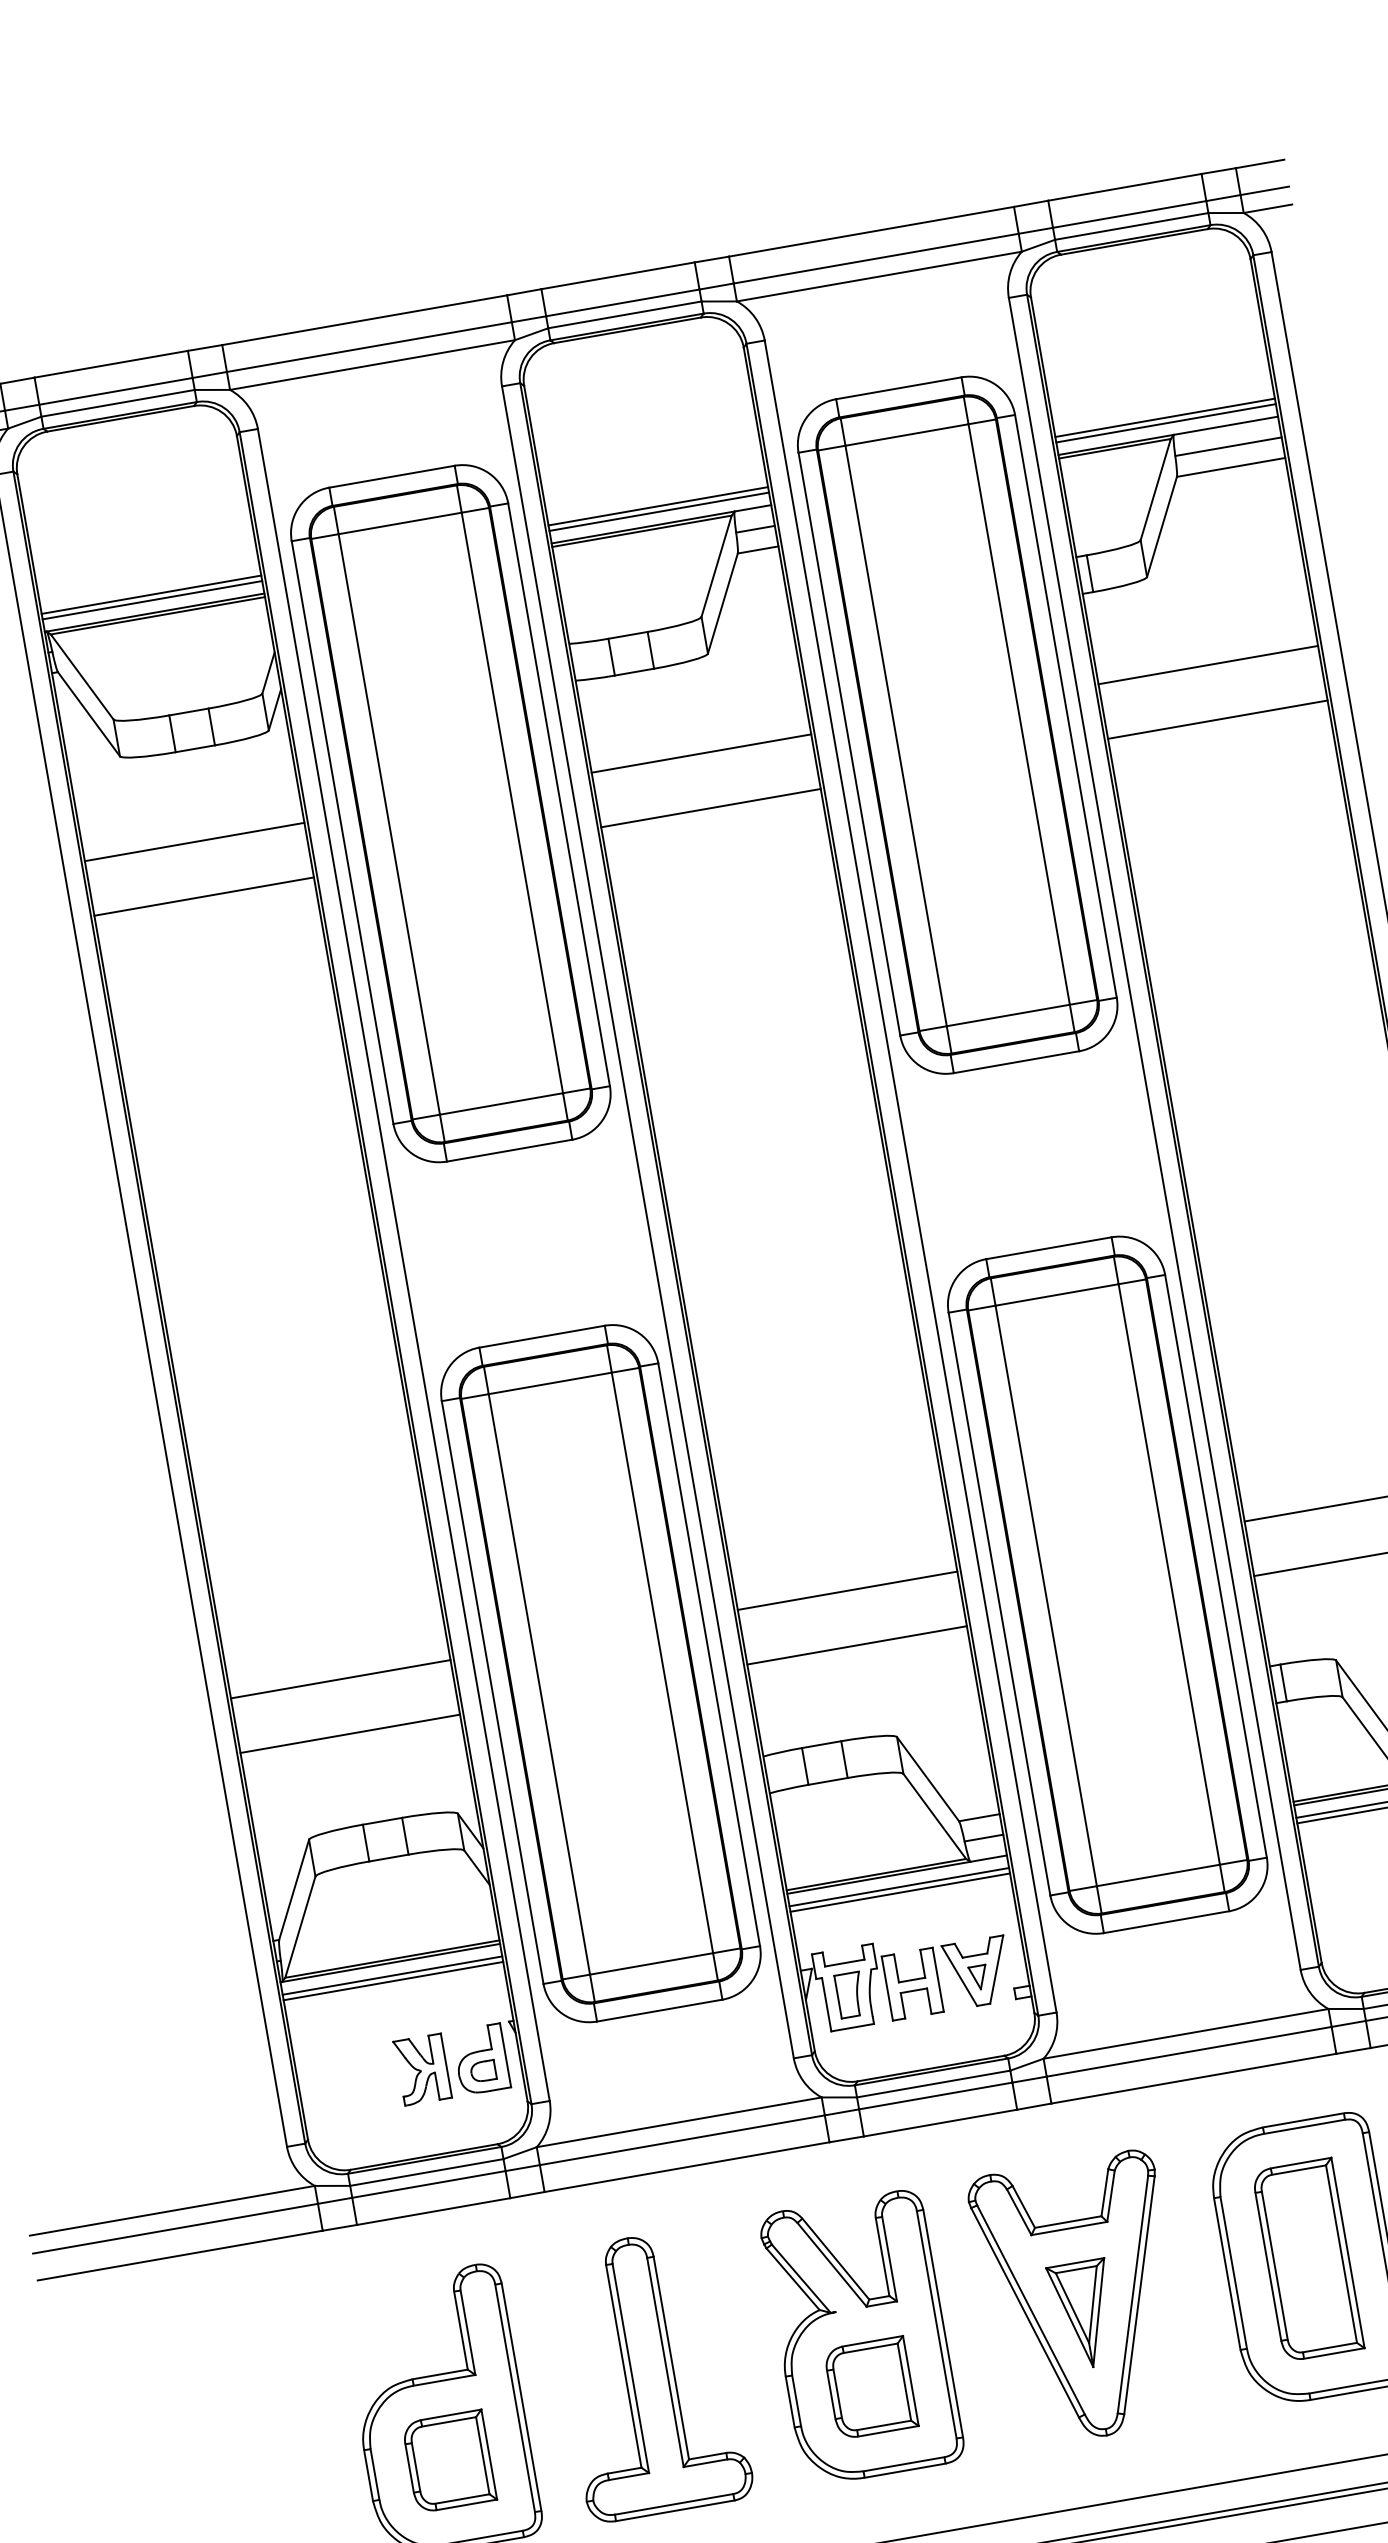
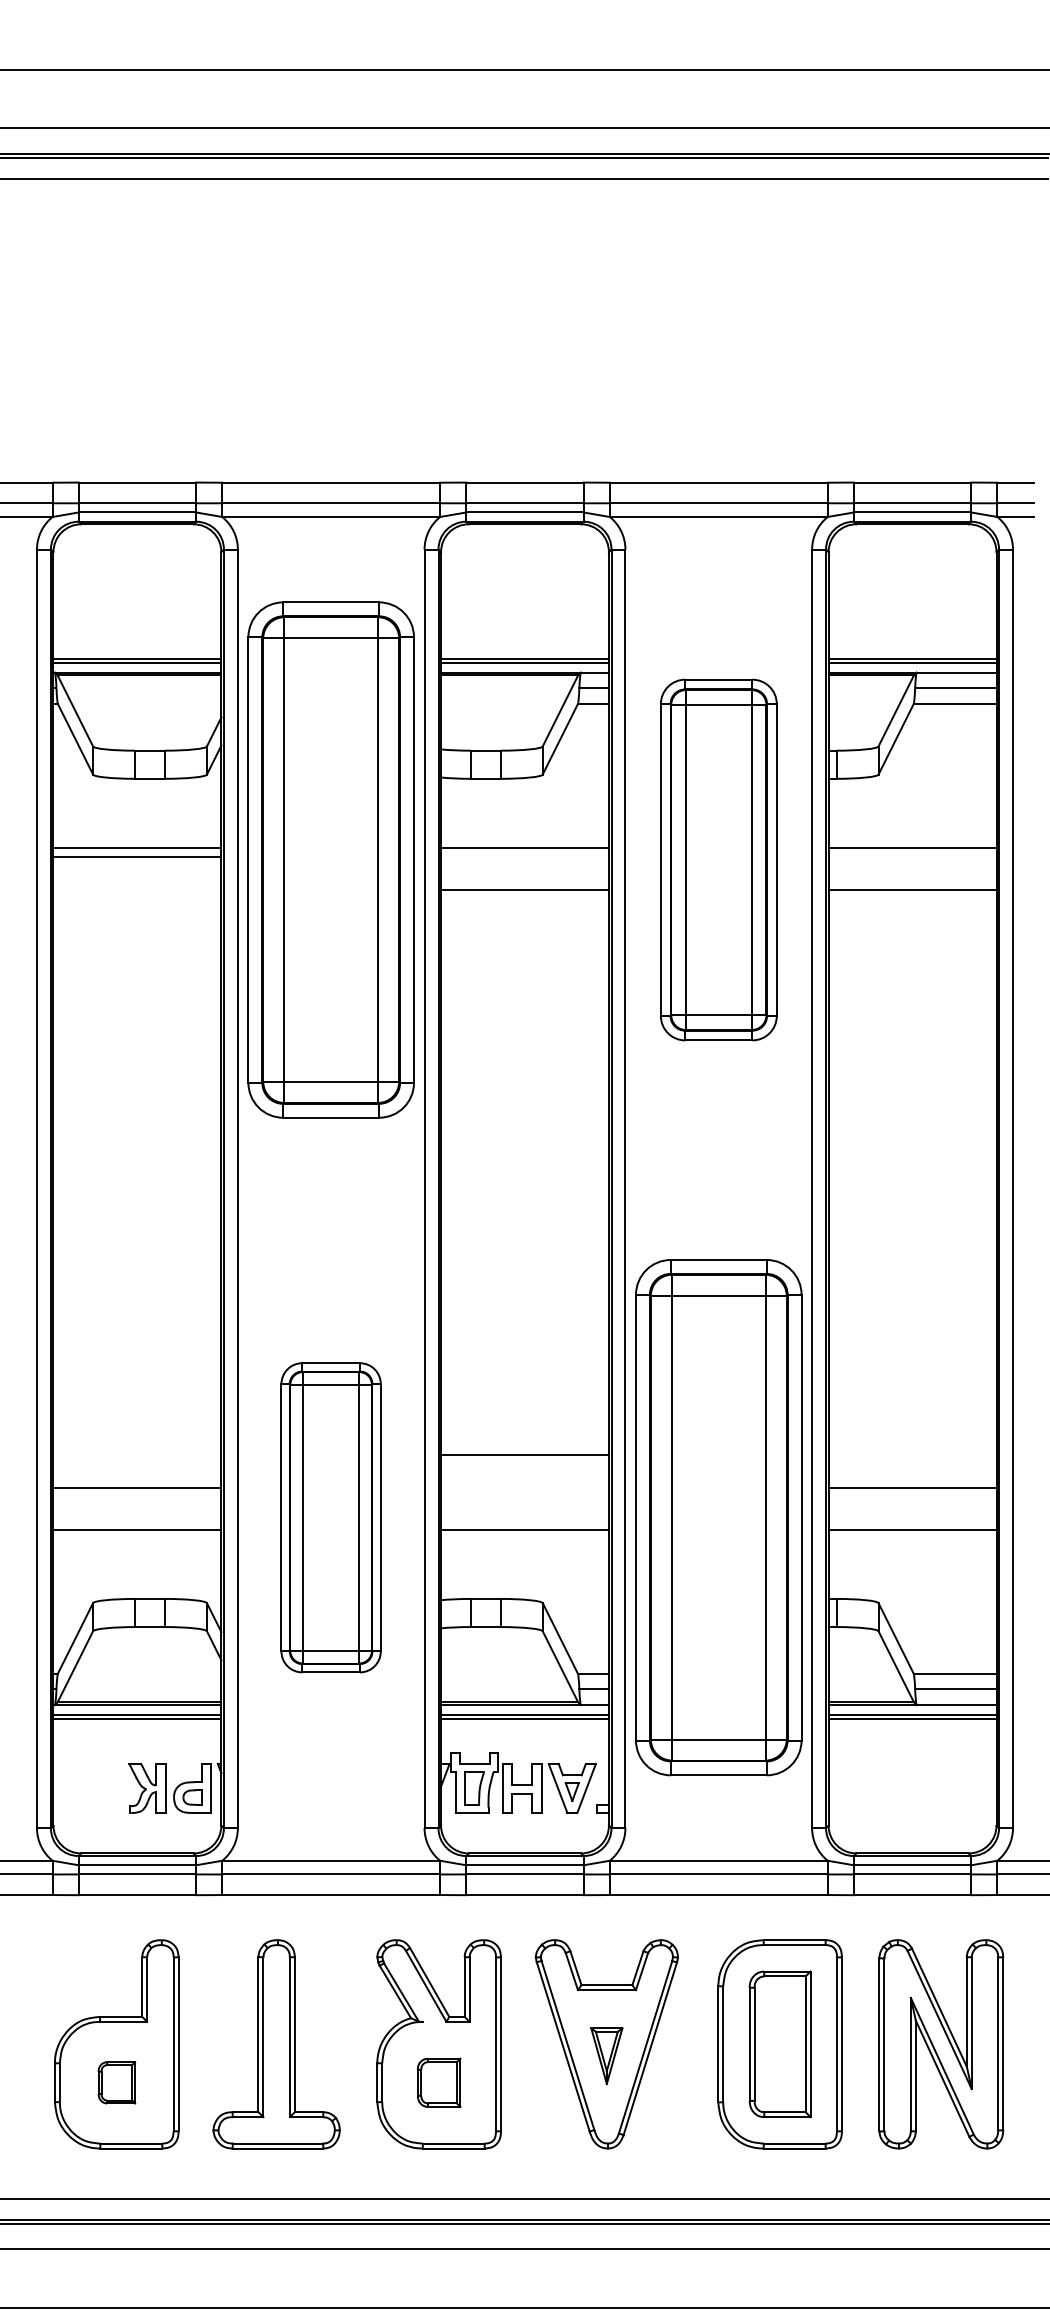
part: (957, 724) -> (718, 859), size x0.7
line: (204, 896) -> (137, 856), moved
line: (847, 1591) -> (524, 1455), moved
part: (599, 1673) -> (330, 1517), size x0.6
part: (1083, 2314) -> (606, 2055), size x0.7
part: (870, 2387) -> (438, 2082), size x0.7
part: (449, 2461) -> (116, 2082), size x0.6

